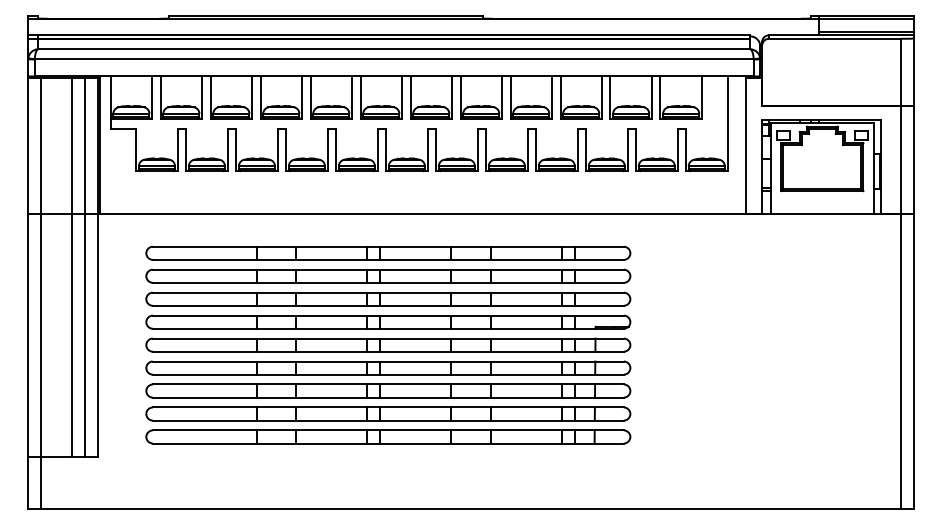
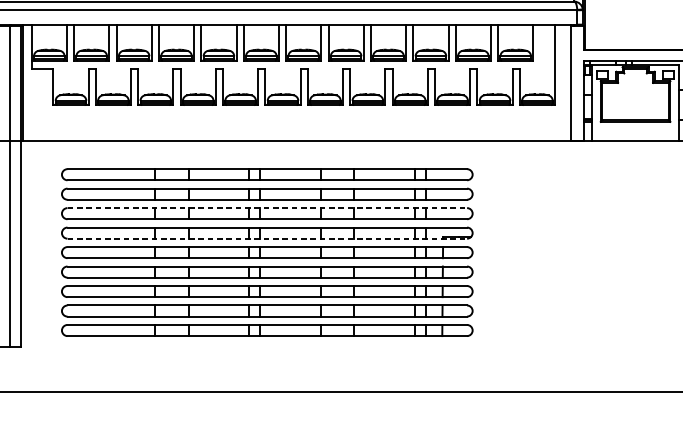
line: (388, 292) -> (267, 207), solid -> dashed
line: (388, 328) -> (267, 238), solid -> dashed

